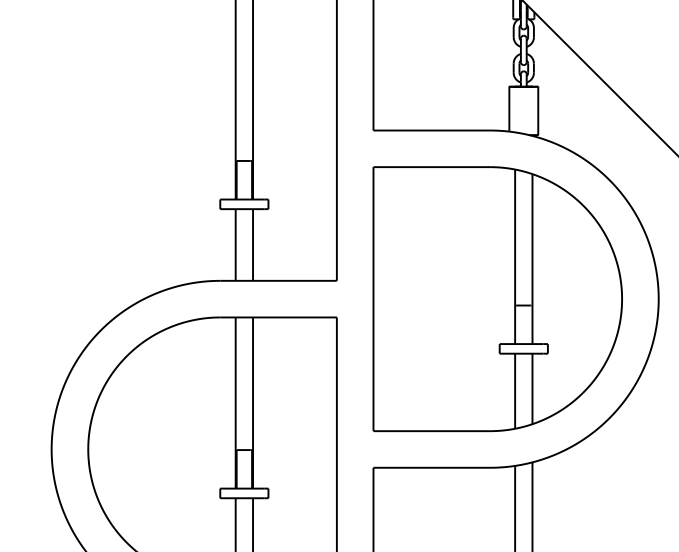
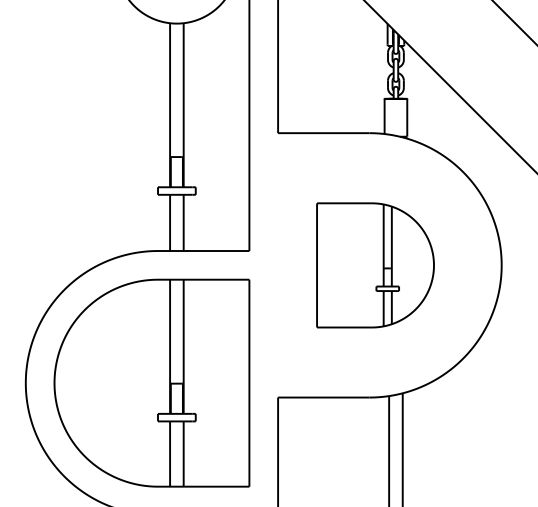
part: (497, 299) -> (375, 265), size x0.6

